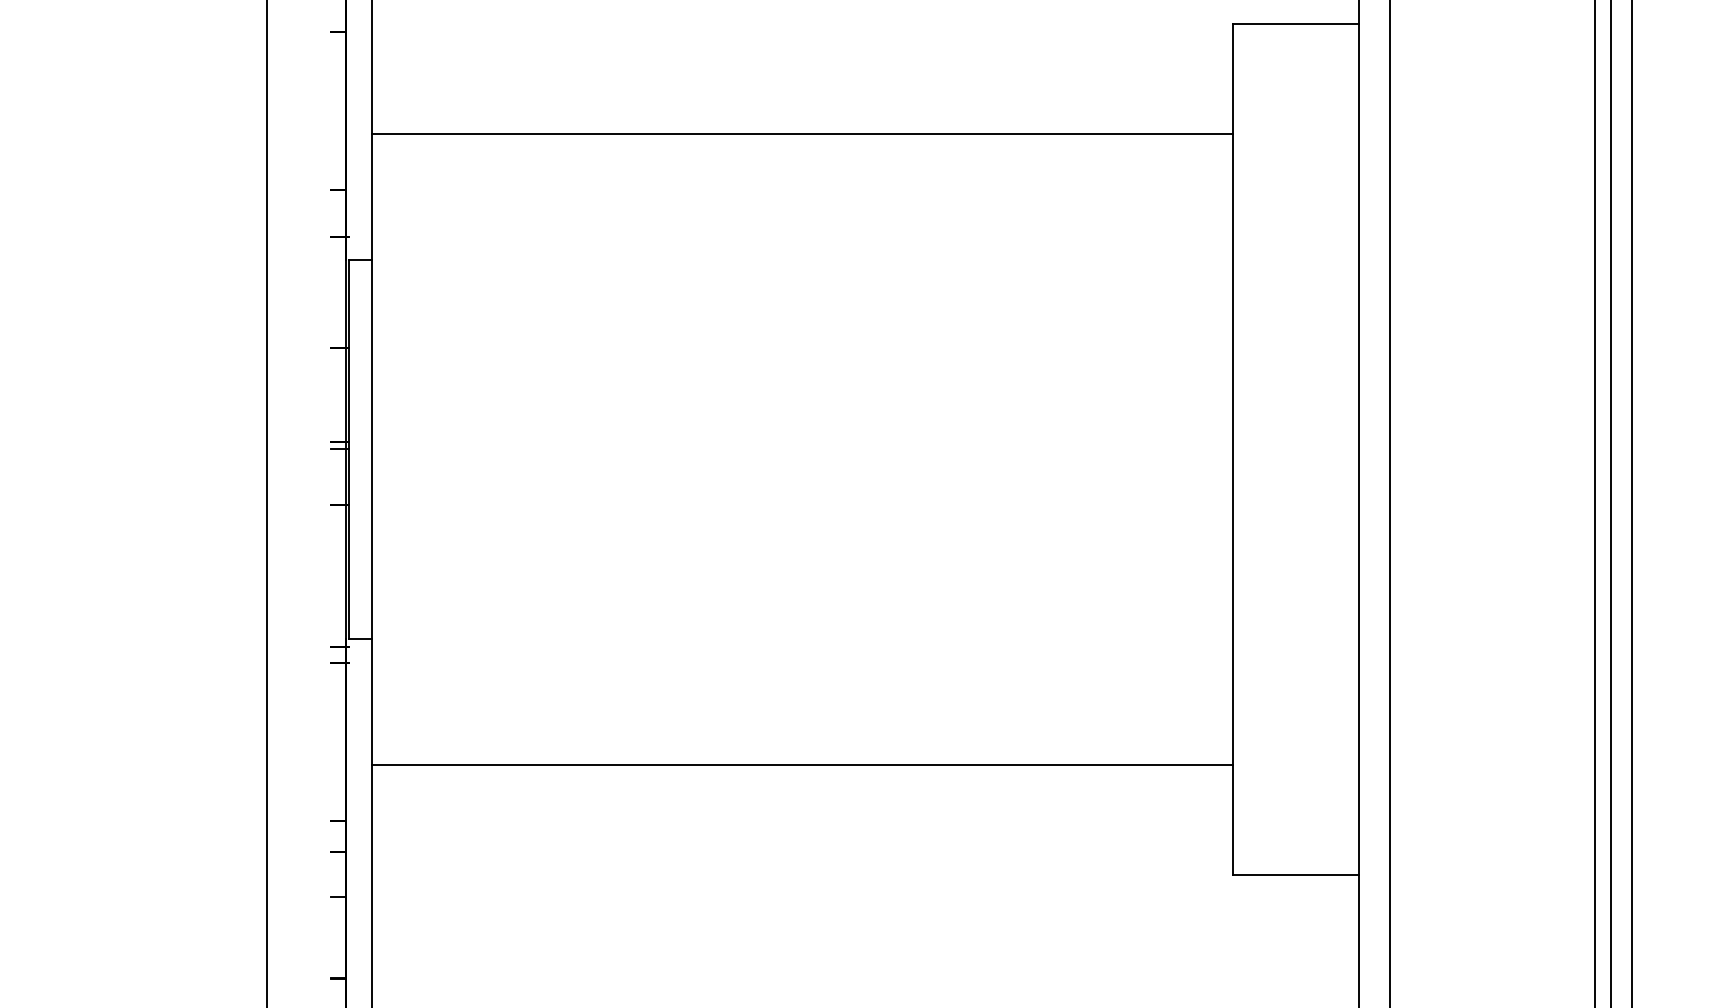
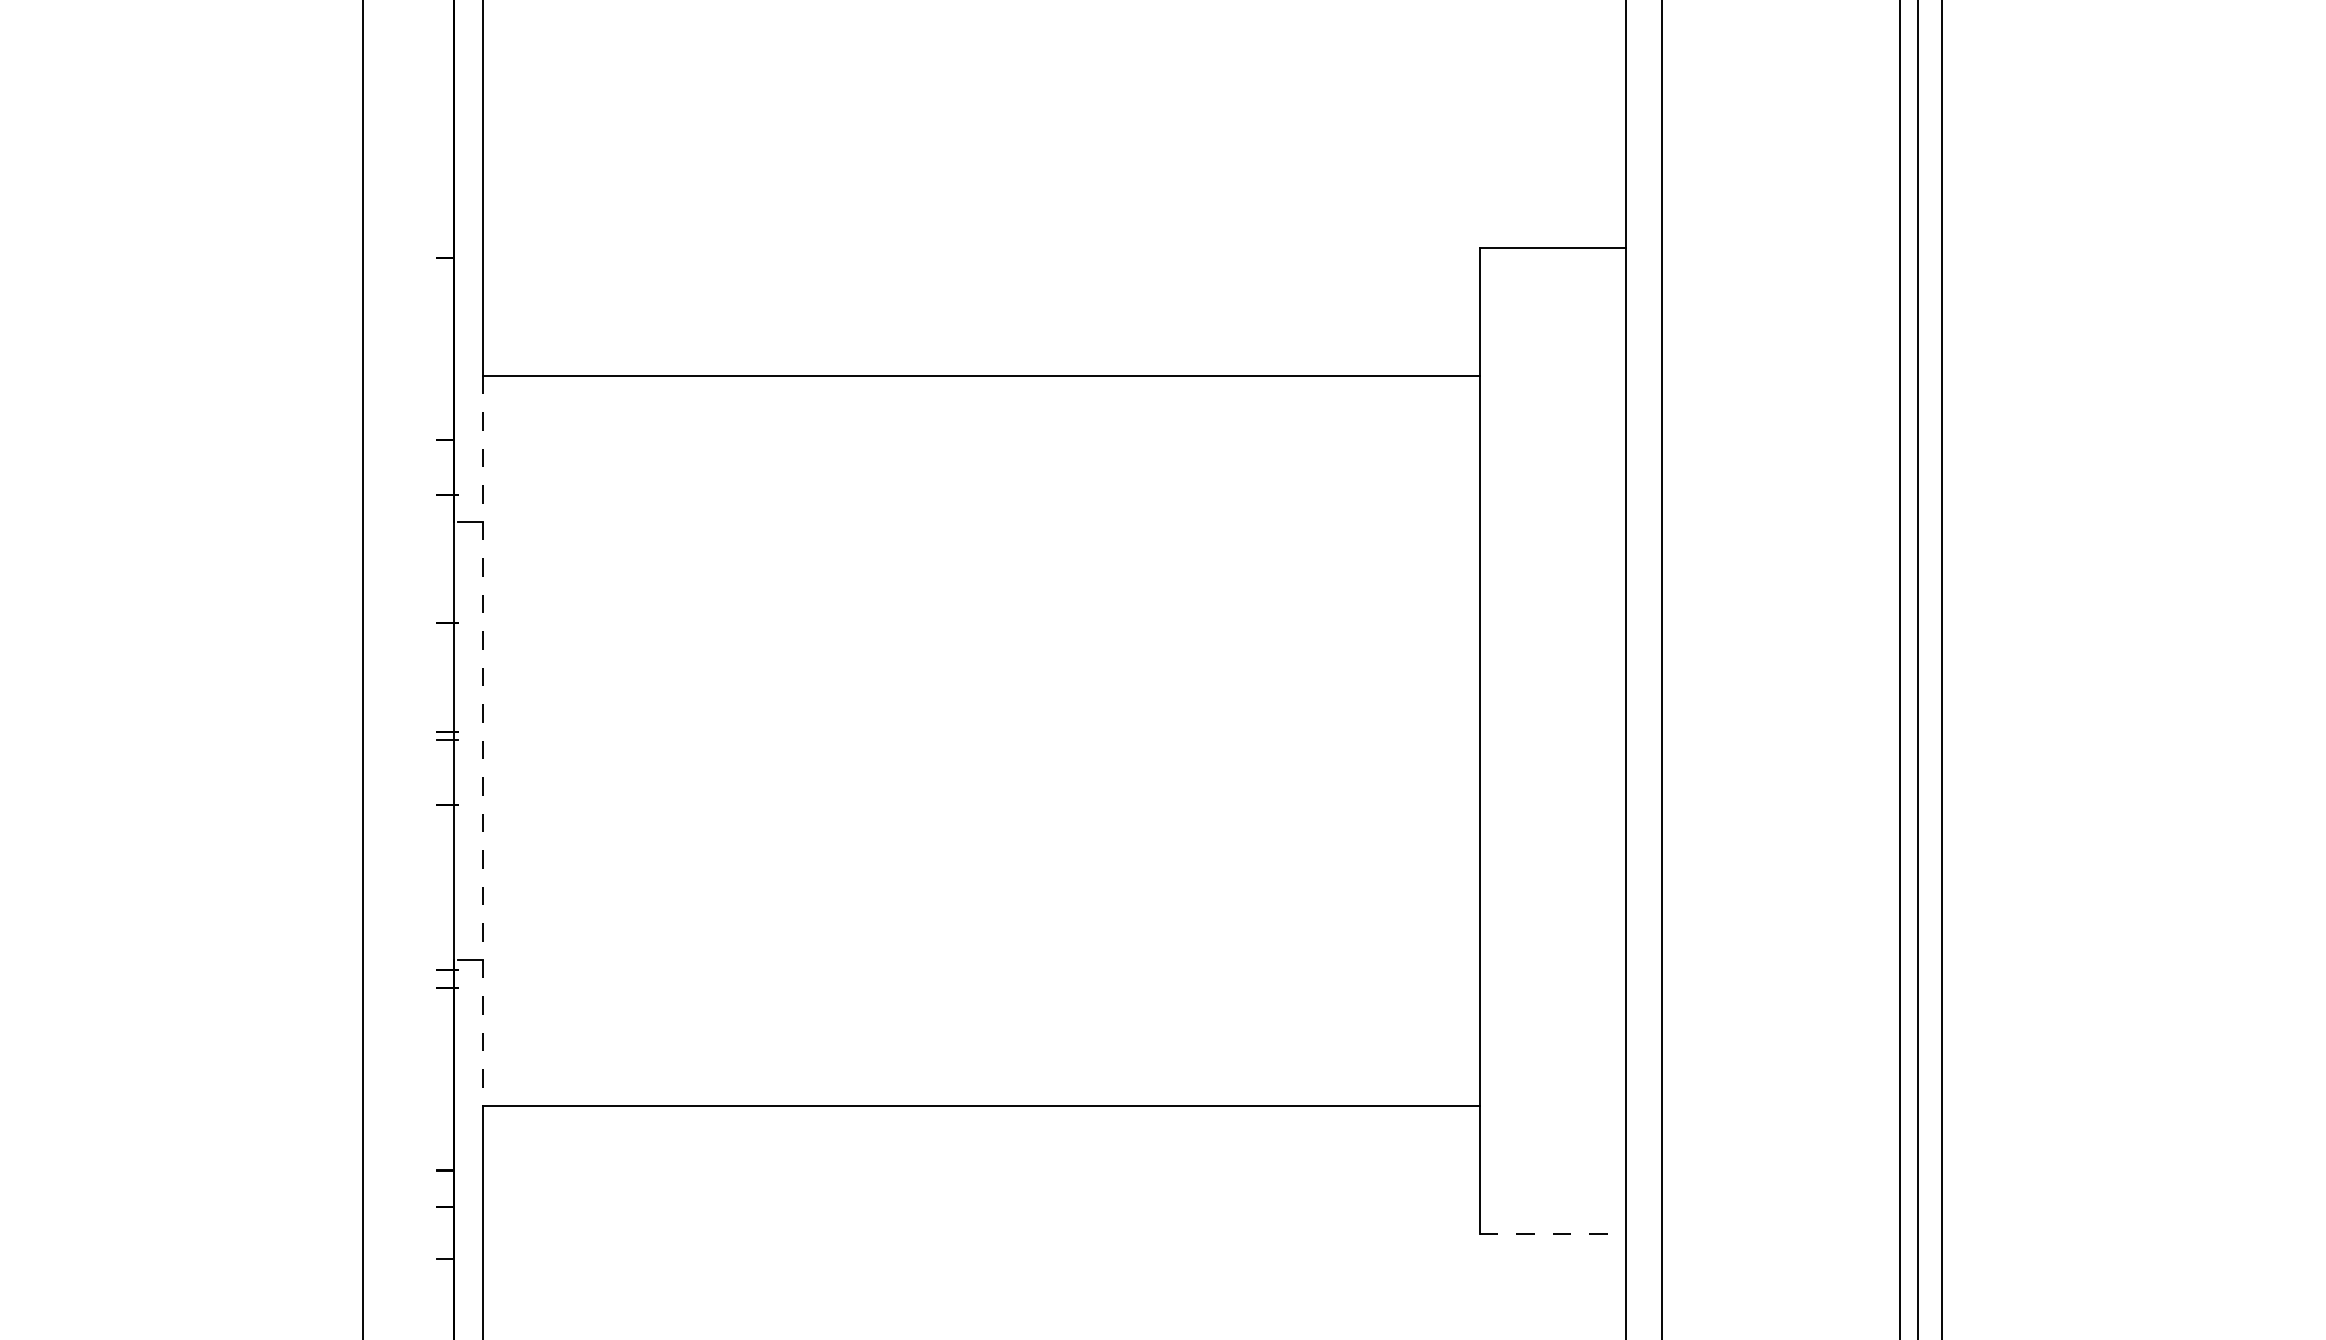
line: (349, 449) -> (457, 740), removed
line: (371, 450) -> (483, 741), solid -> dashed
line: (1296, 875) -> (1553, 1233), solid -> dashed

